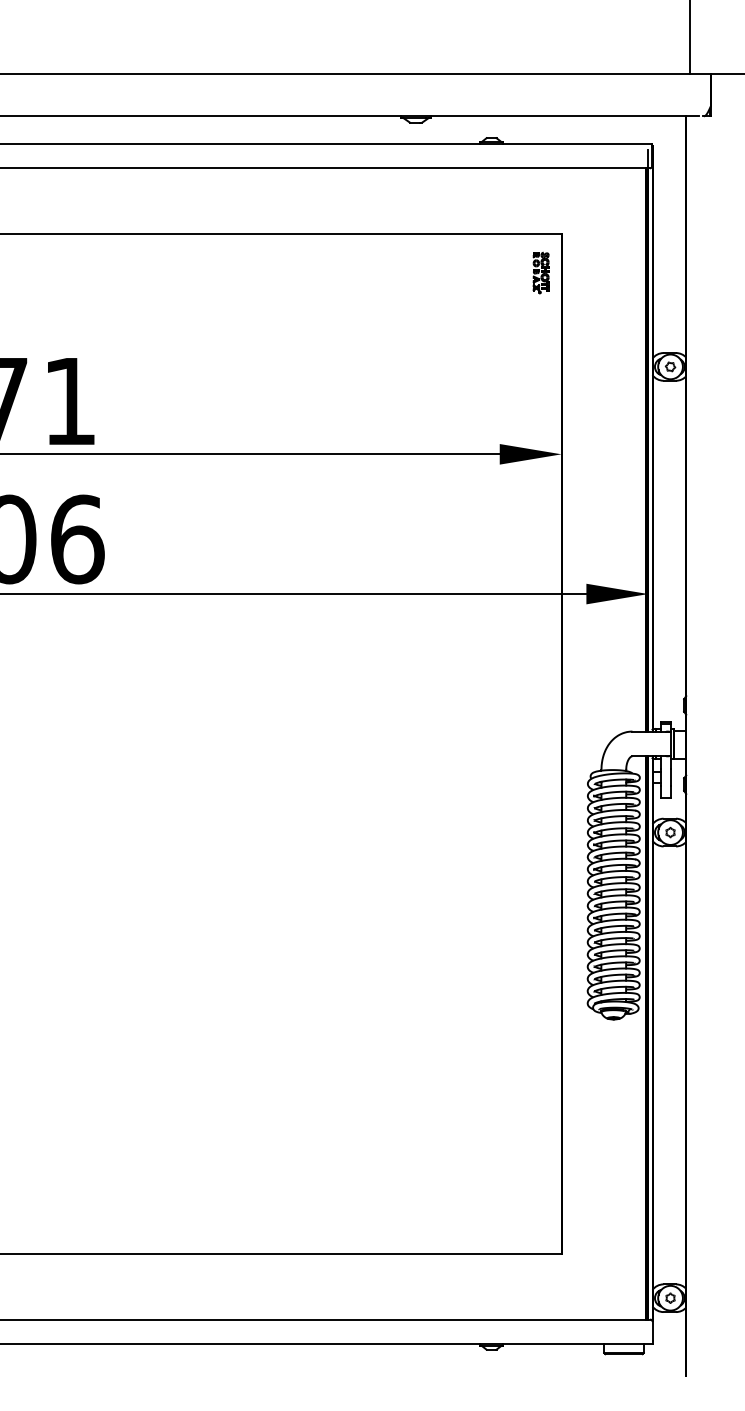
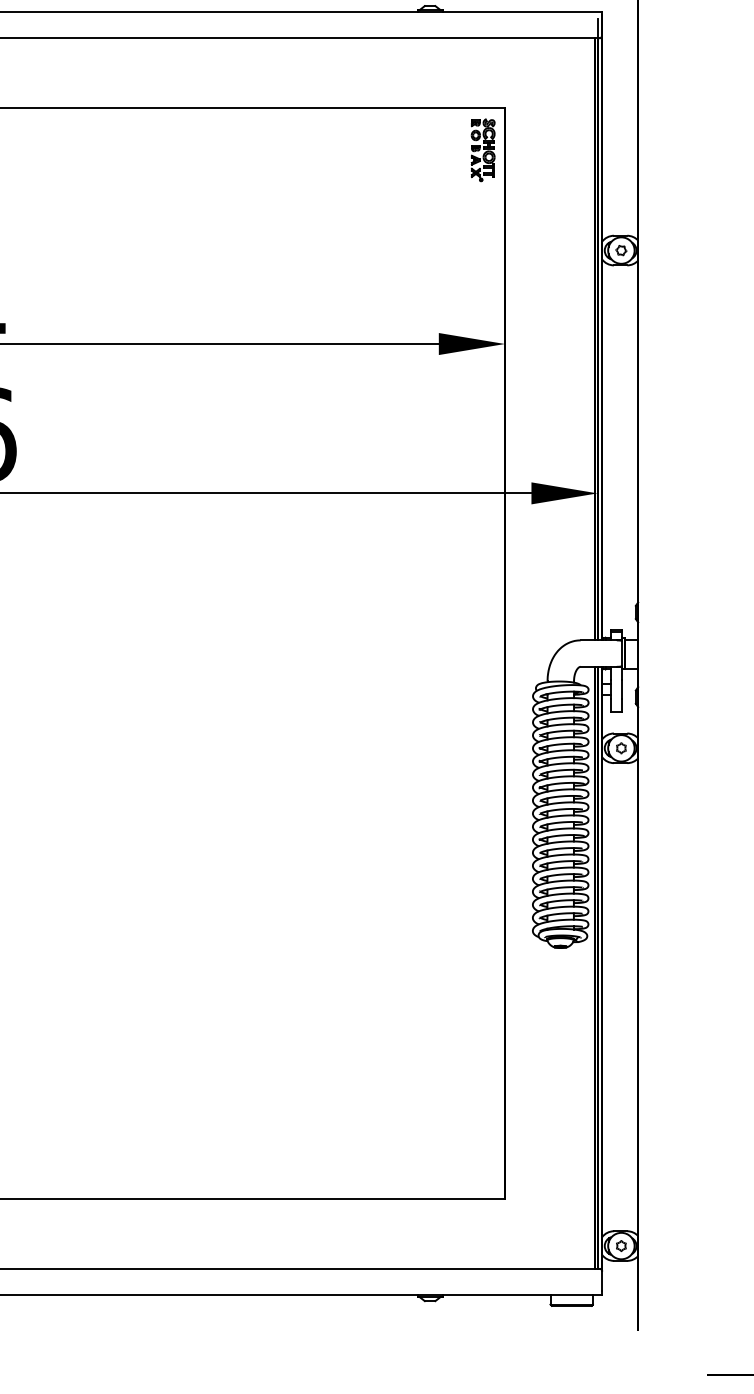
part: (540, 272) -> (482, 149), size x1.43

